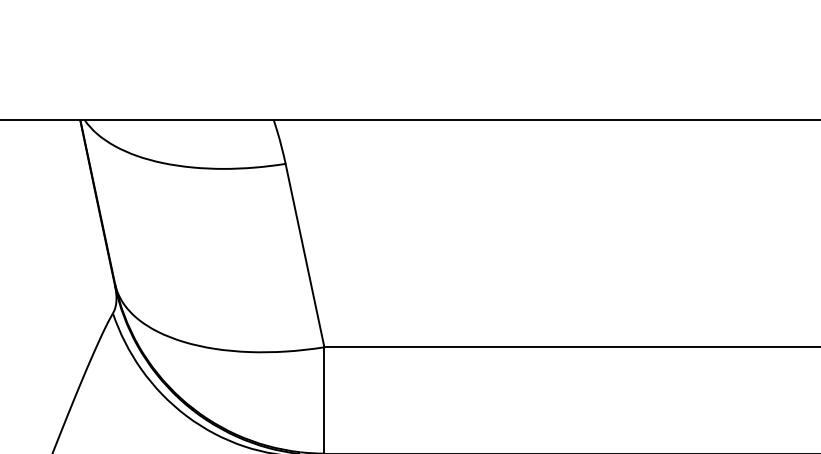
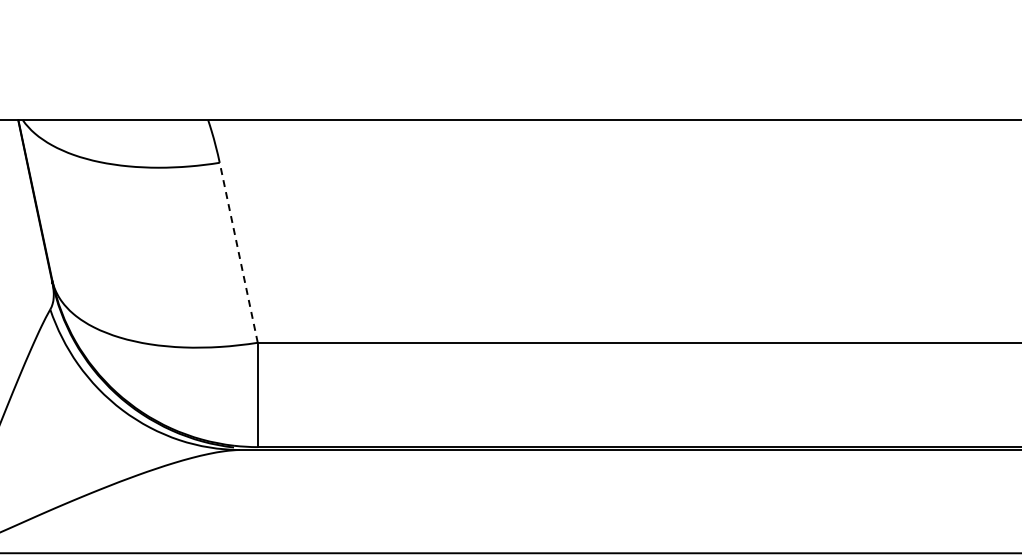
line: (304, 255) -> (238, 252), solid -> dashed

